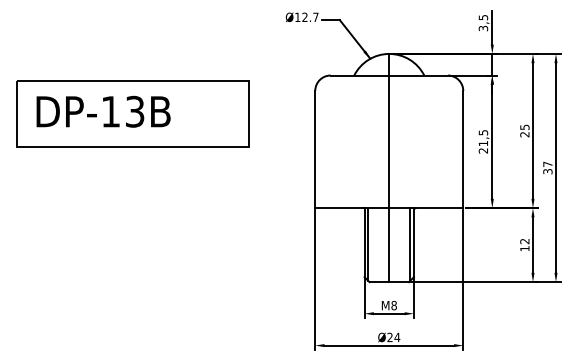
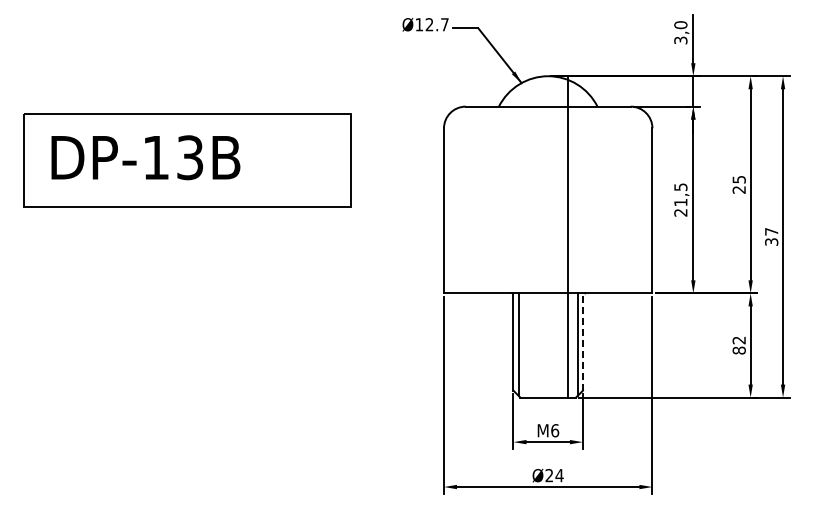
text: (483, 17) -> (680, 25), 3,5 -> 3,0
line: (389, 167) -> (568, 236), moved
line: (413, 242) -> (582, 342), solid -> dashed
text: (524, 248) -> (738, 350), 12 -> 82
text: (394, 305) -> (555, 430), M8 -> M6

